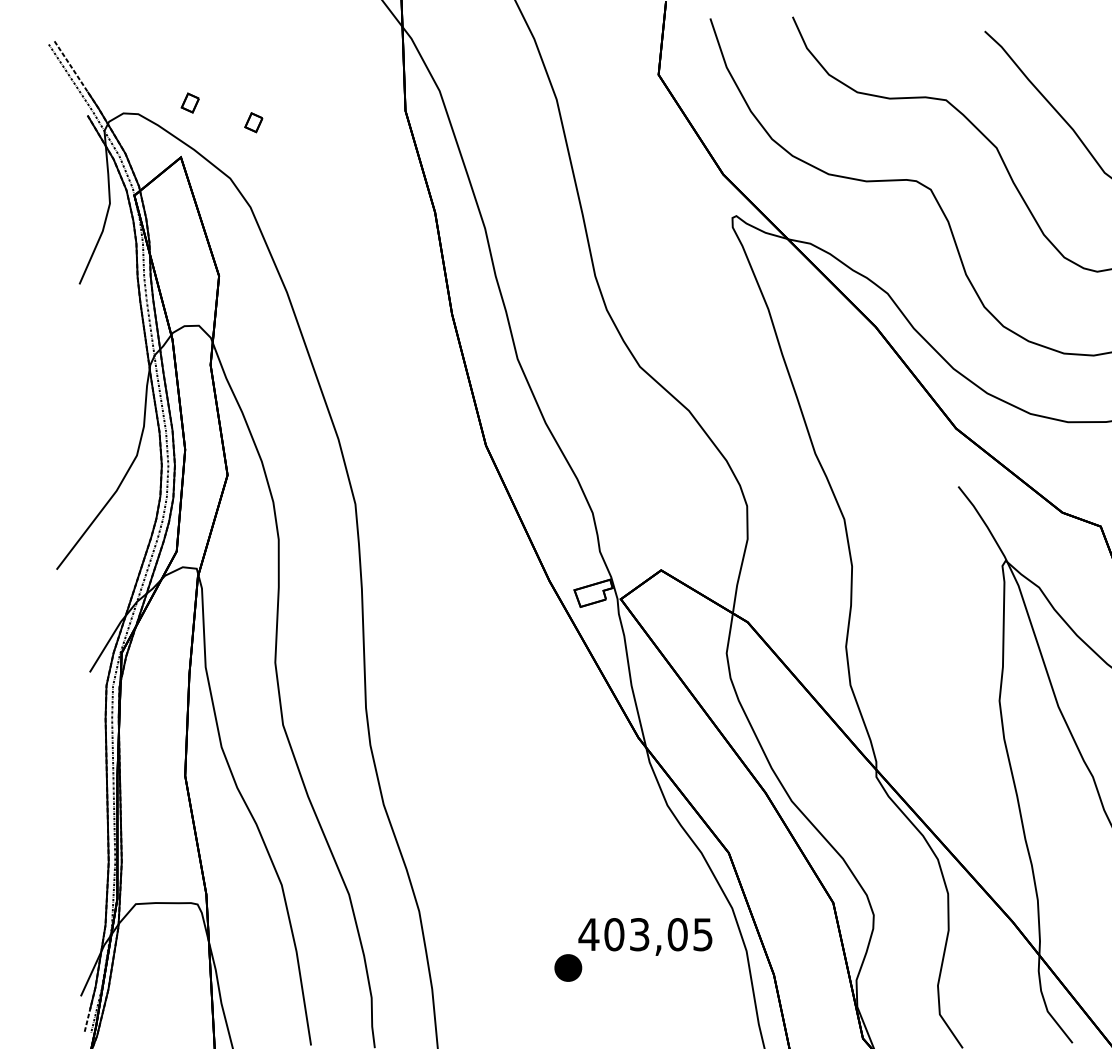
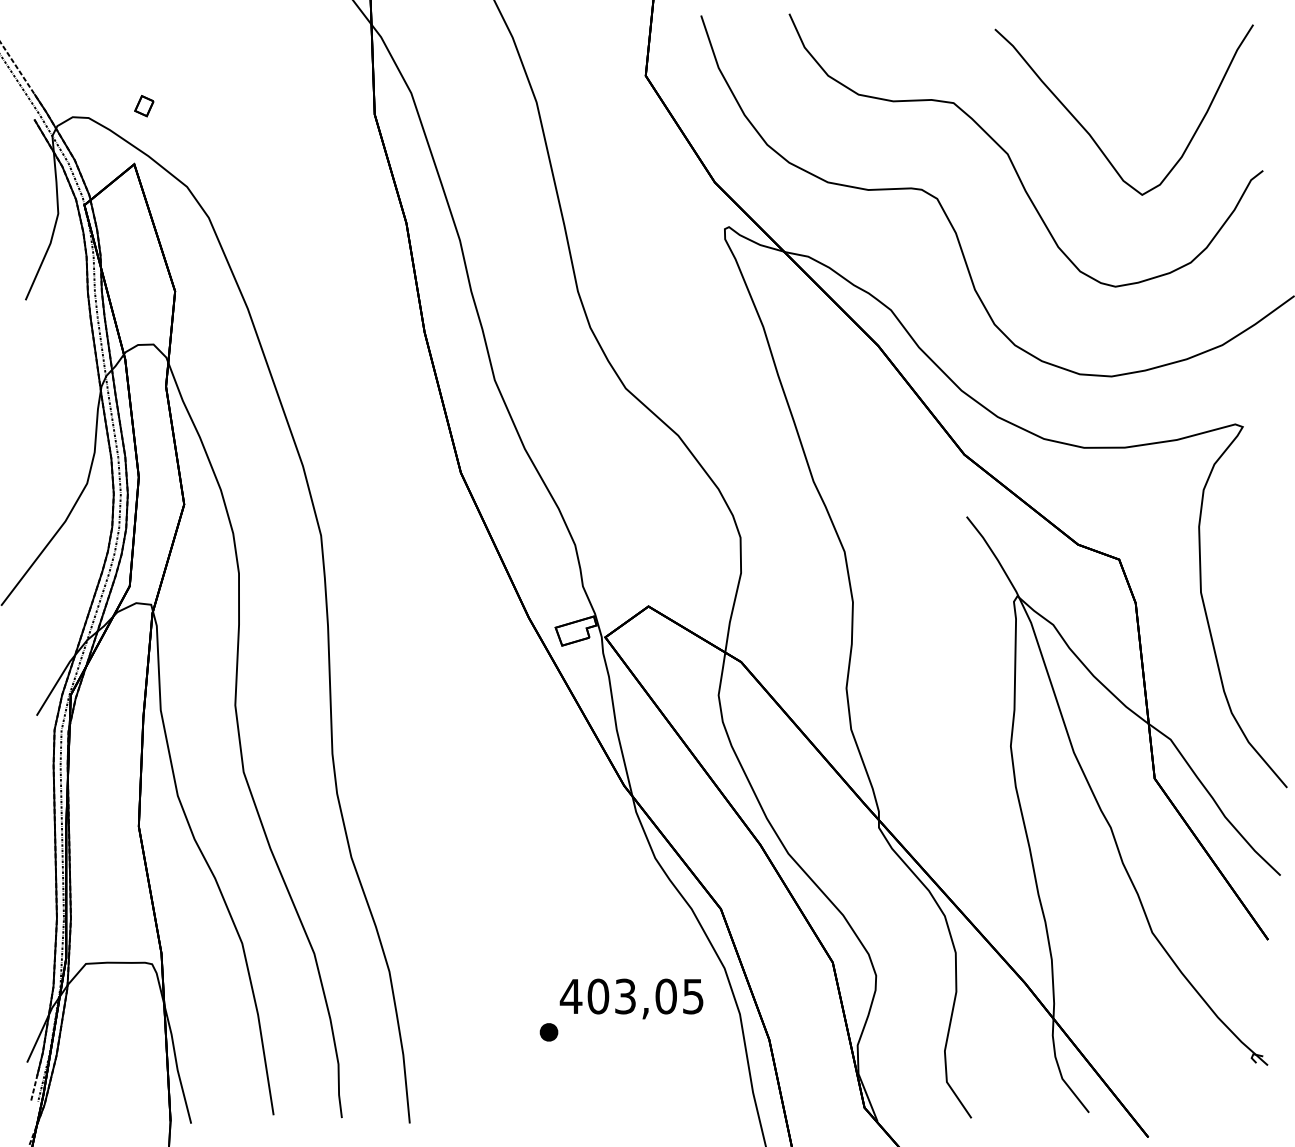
part: (253, 123) -> (212, 127), removed
part: (567, 968) -> (548, 1032), size x0.62

